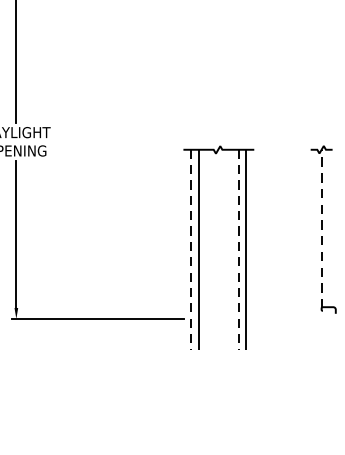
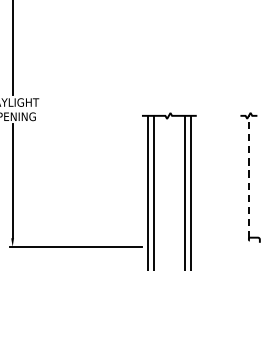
line: (191, 250) -> (148, 193), dashed -> solid
line: (238, 250) -> (184, 193), dashed -> solid

